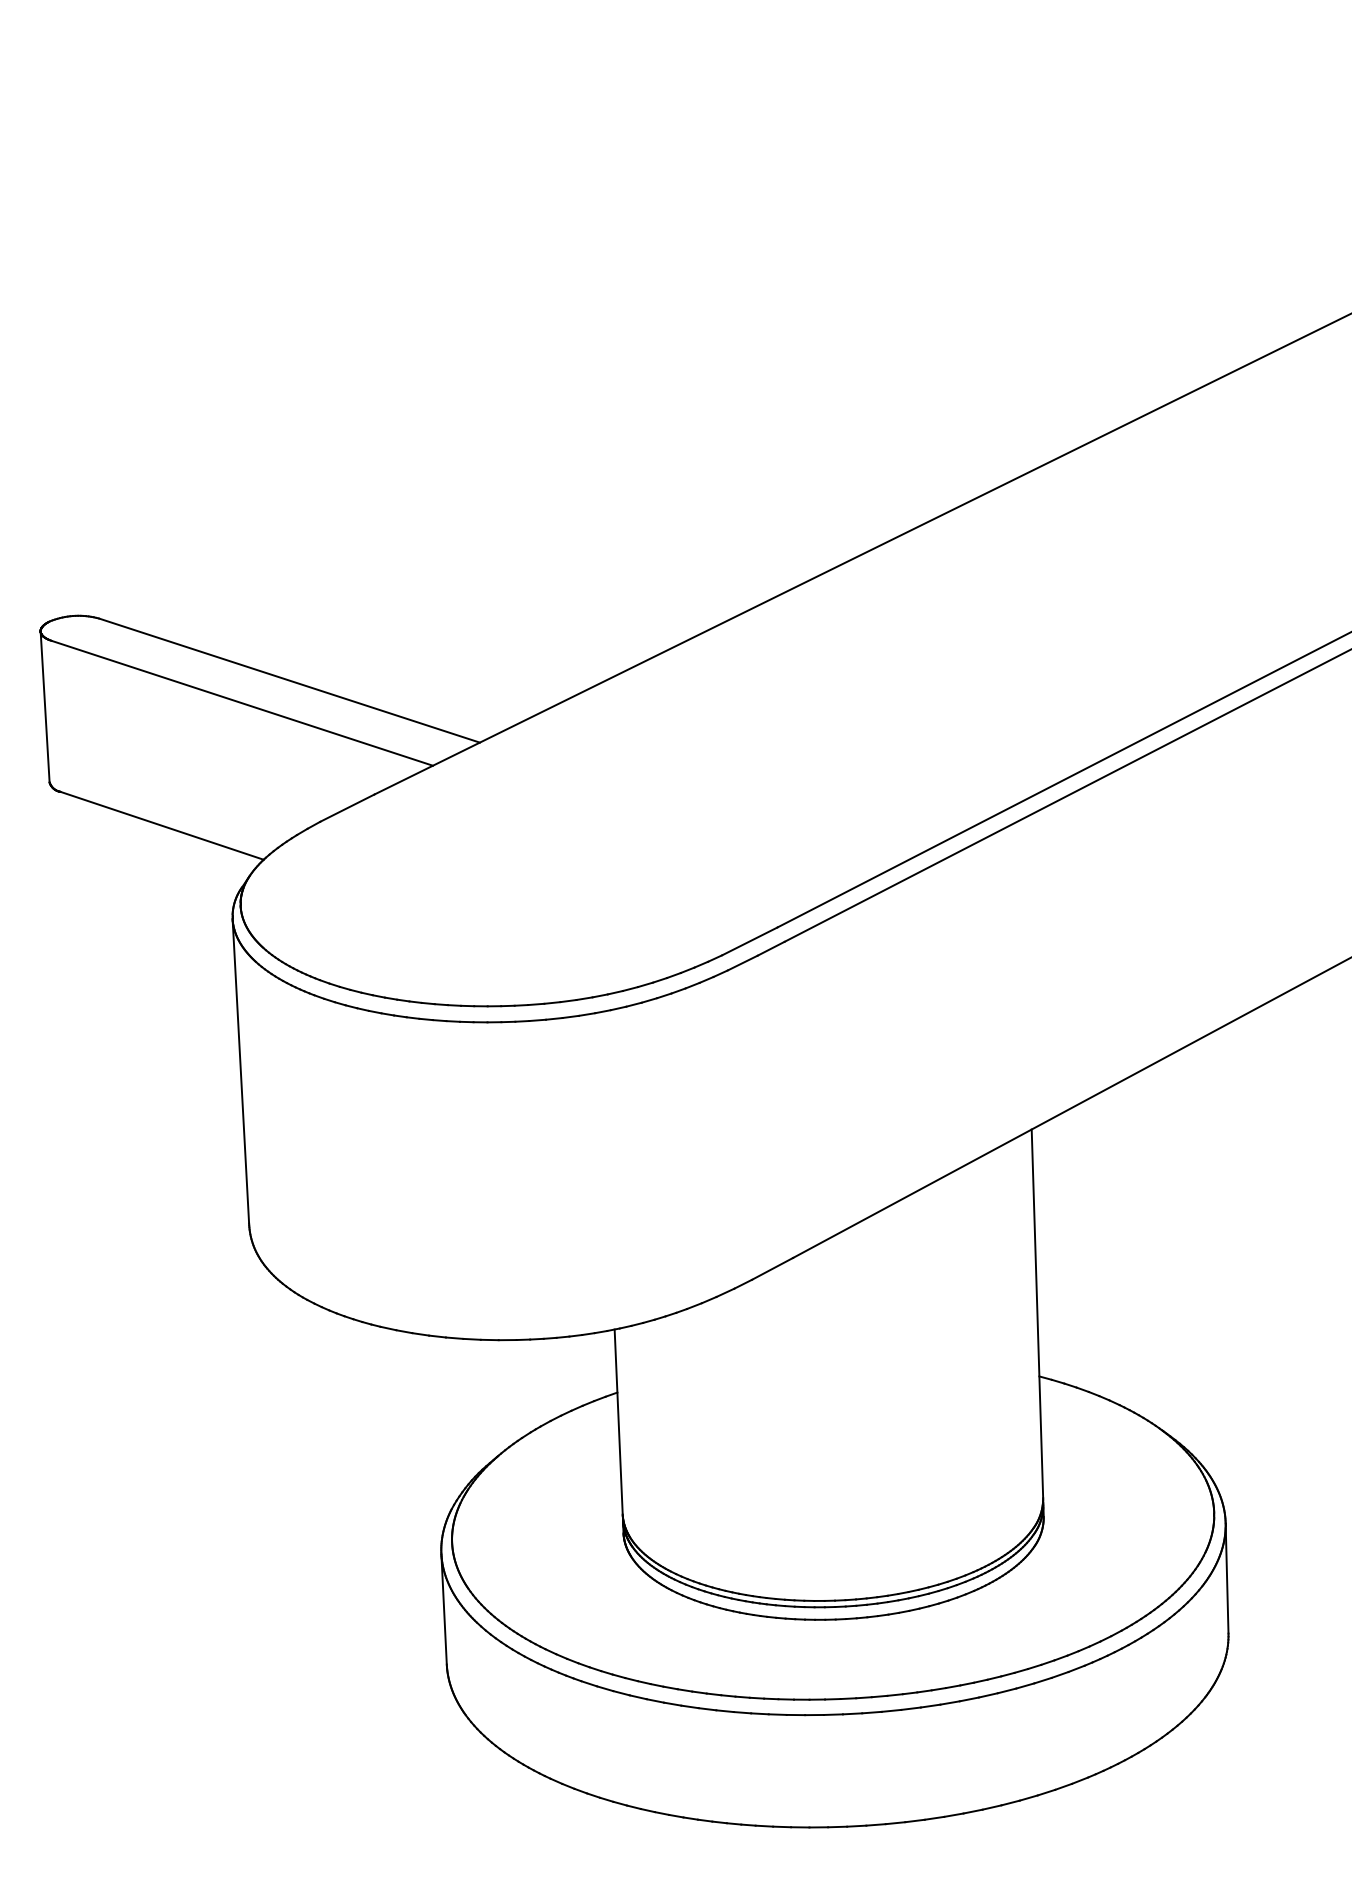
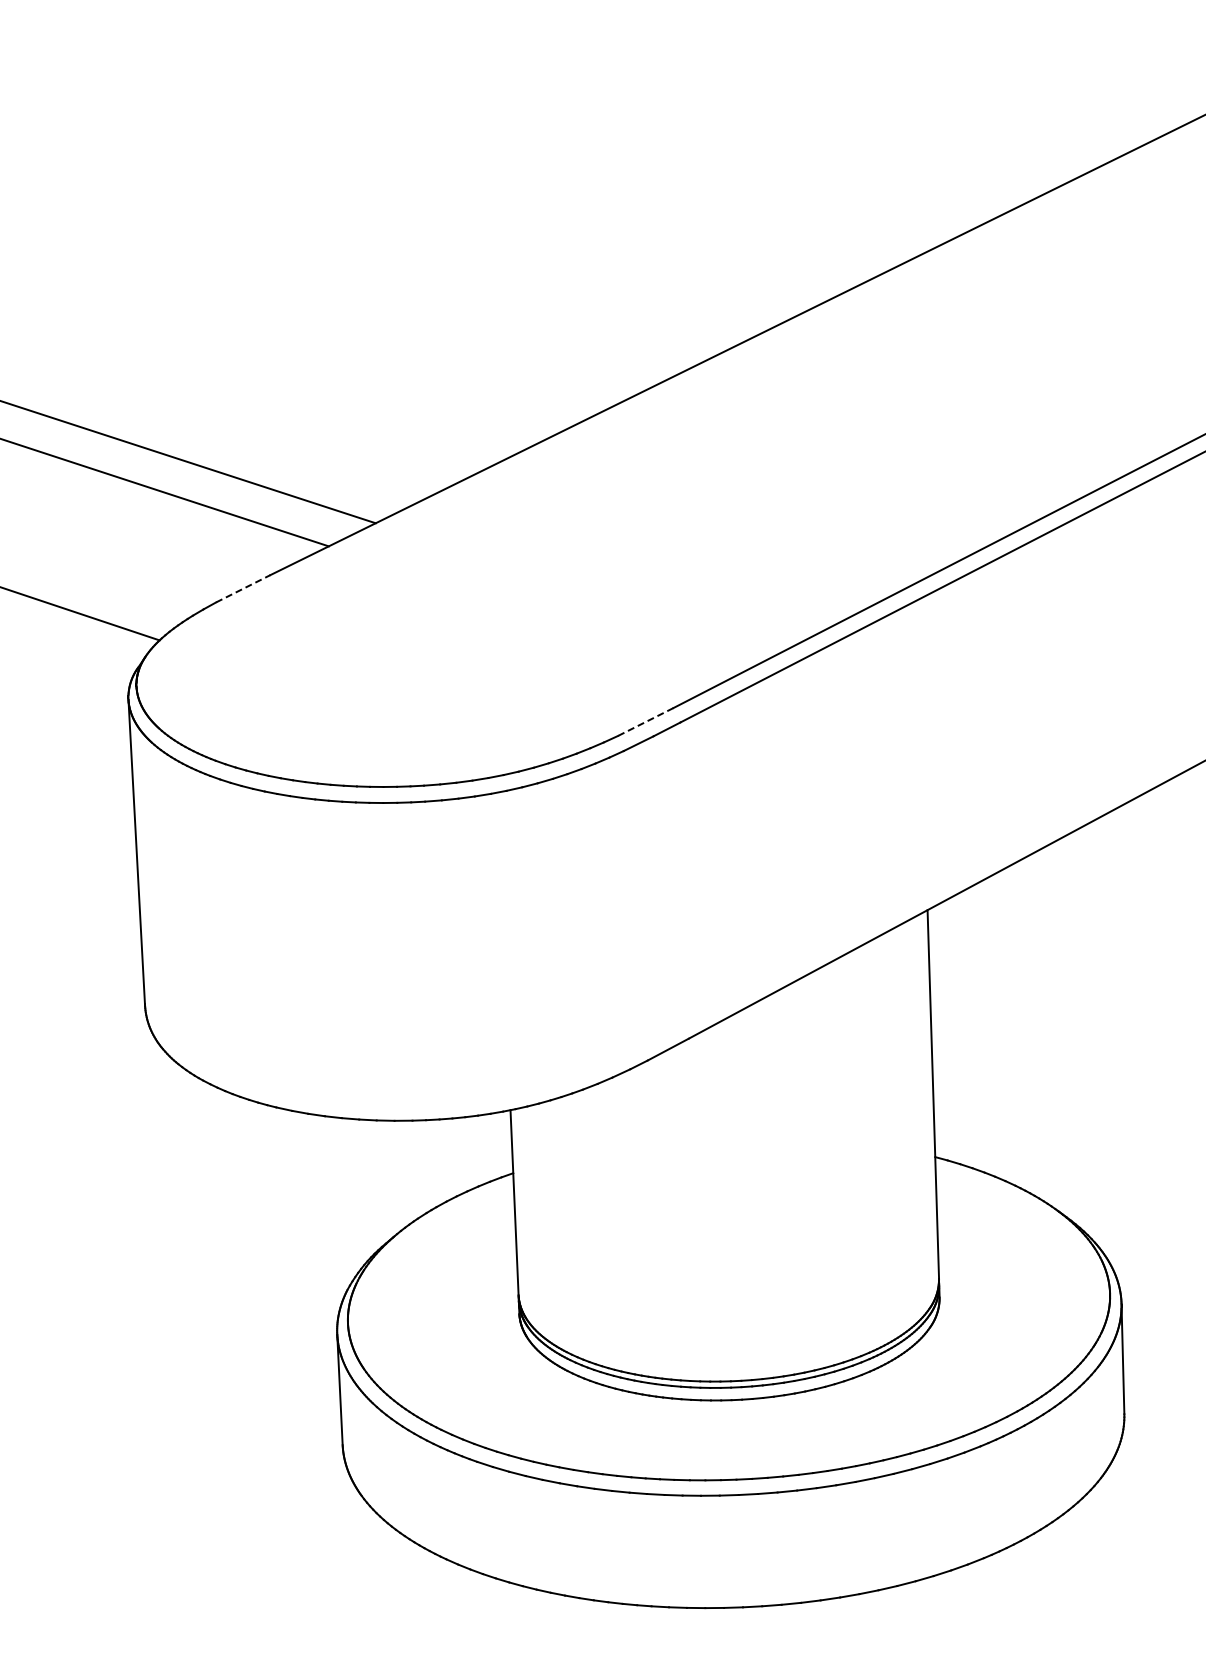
line: (347, 807) -> (243, 588), solid -> dashed
line: (749, 941) -> (645, 722), solid -> dashed

